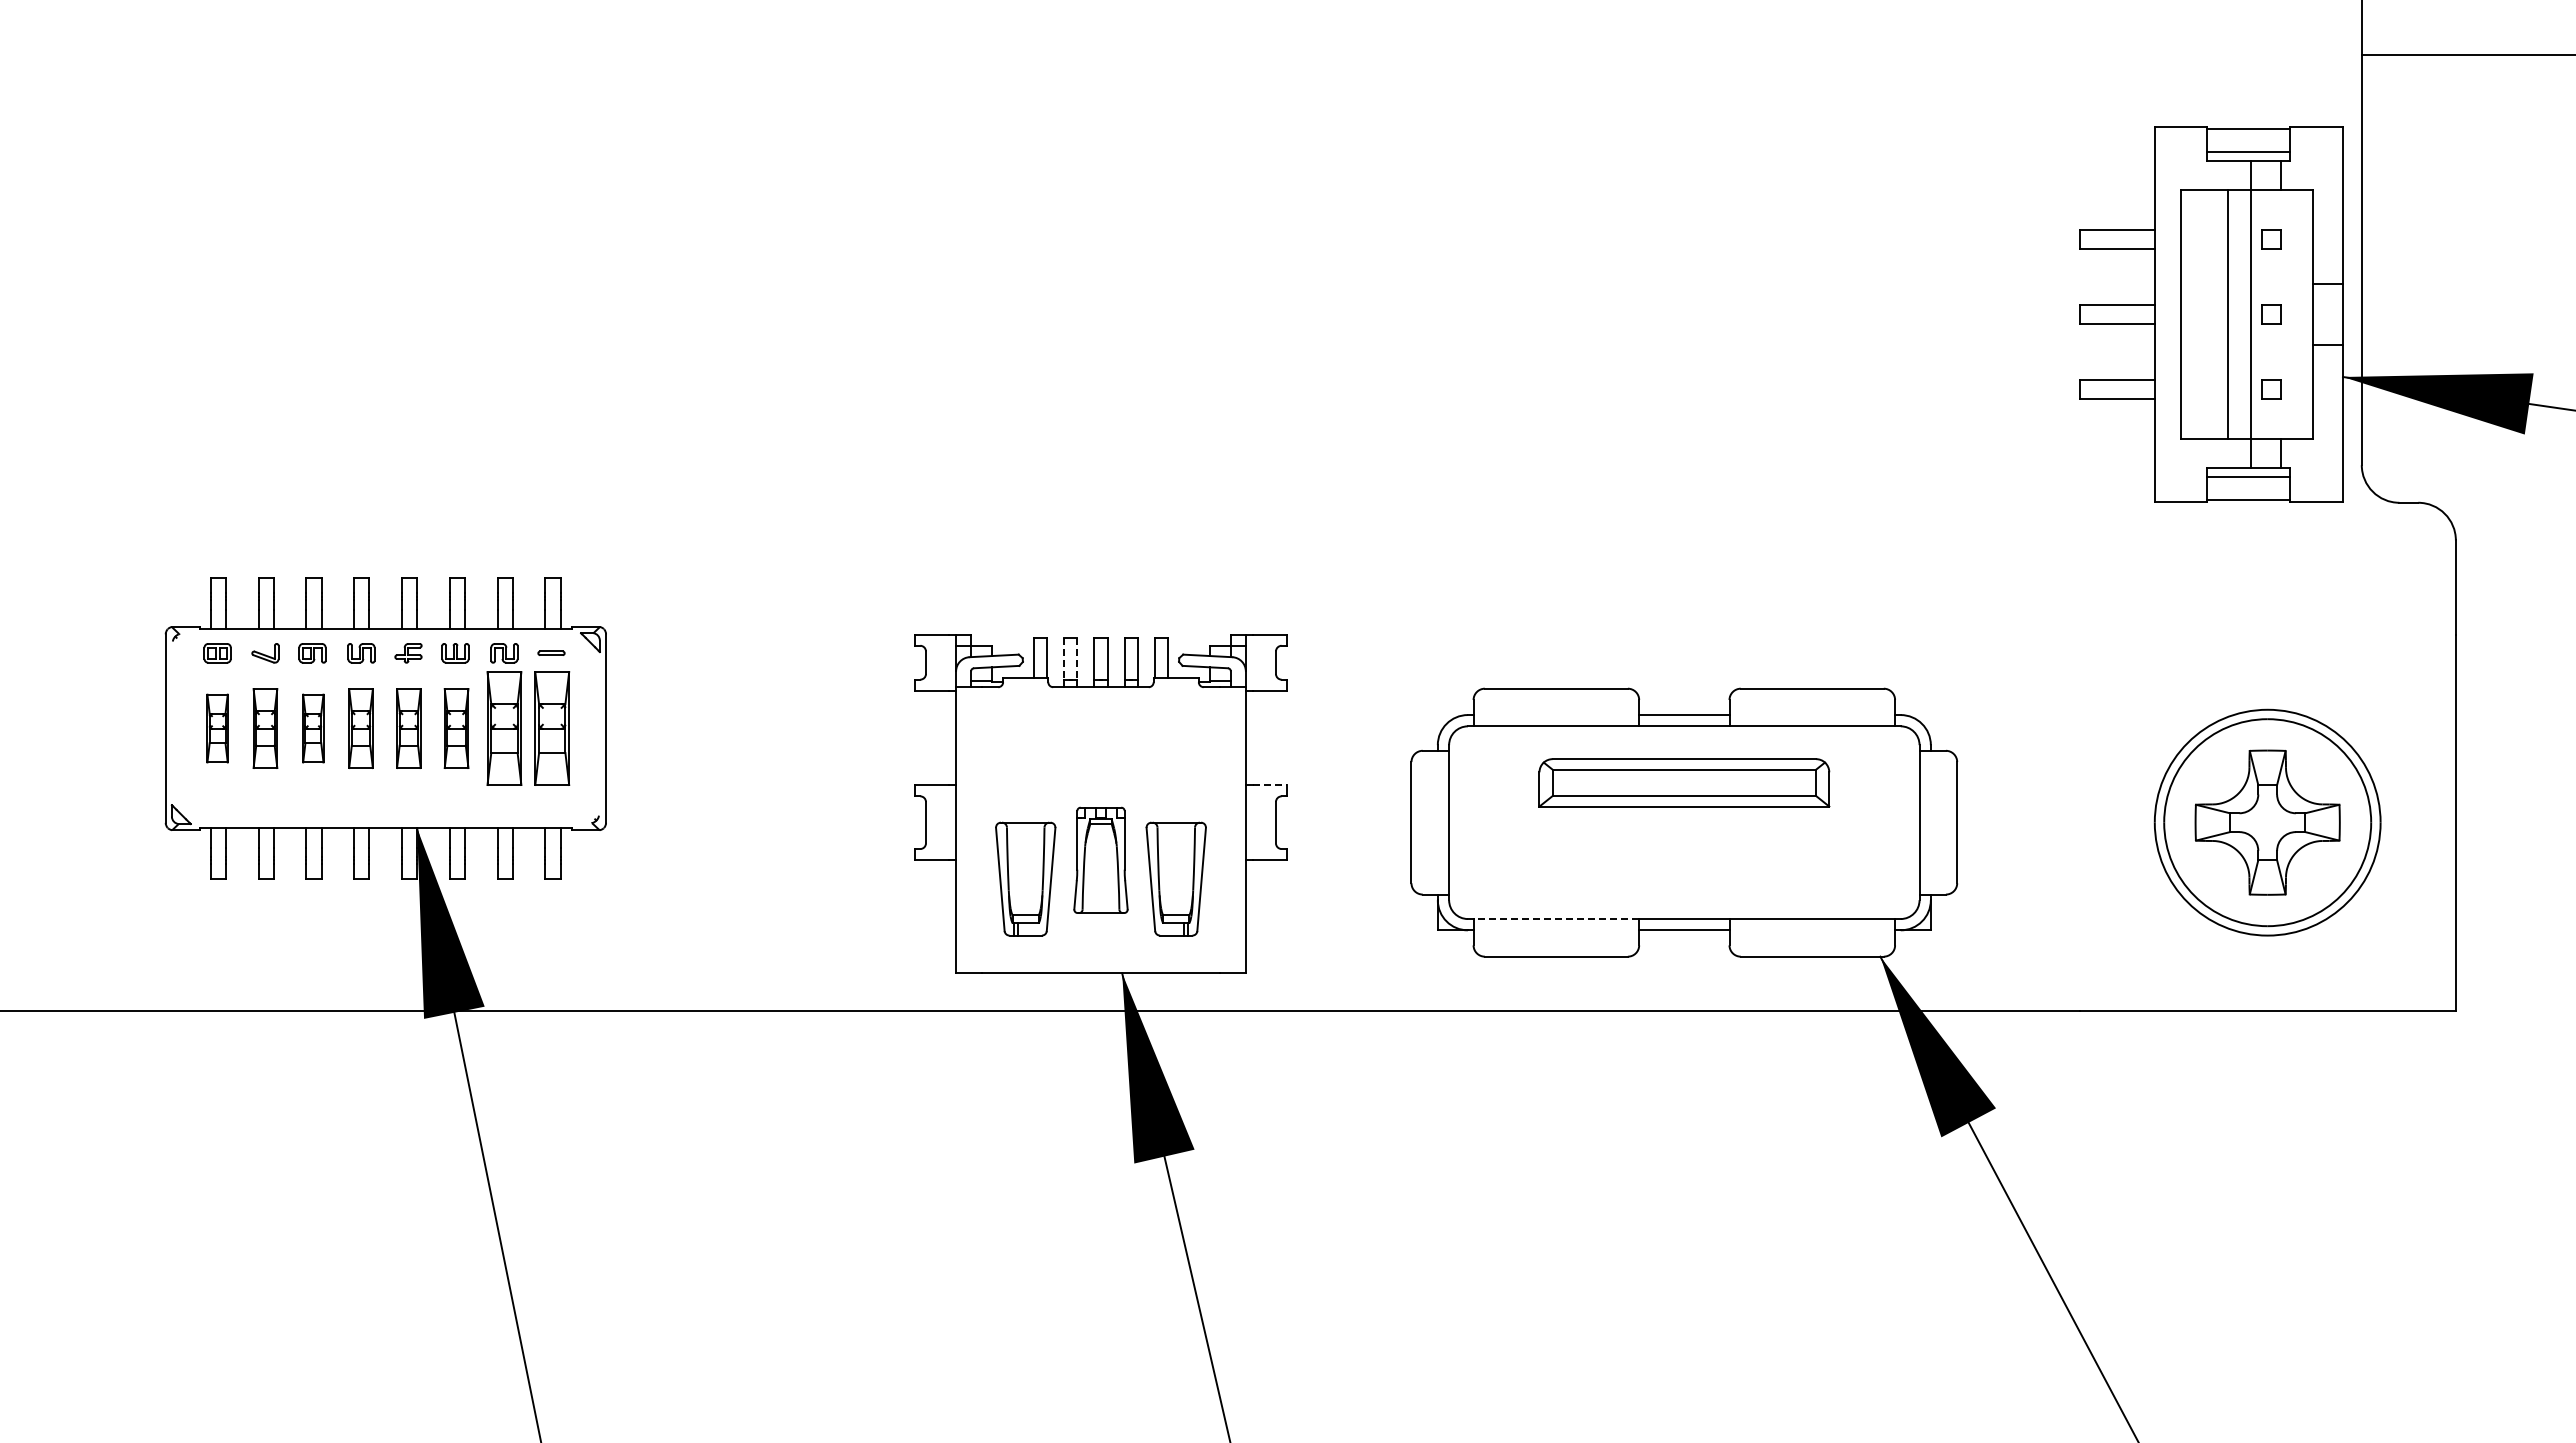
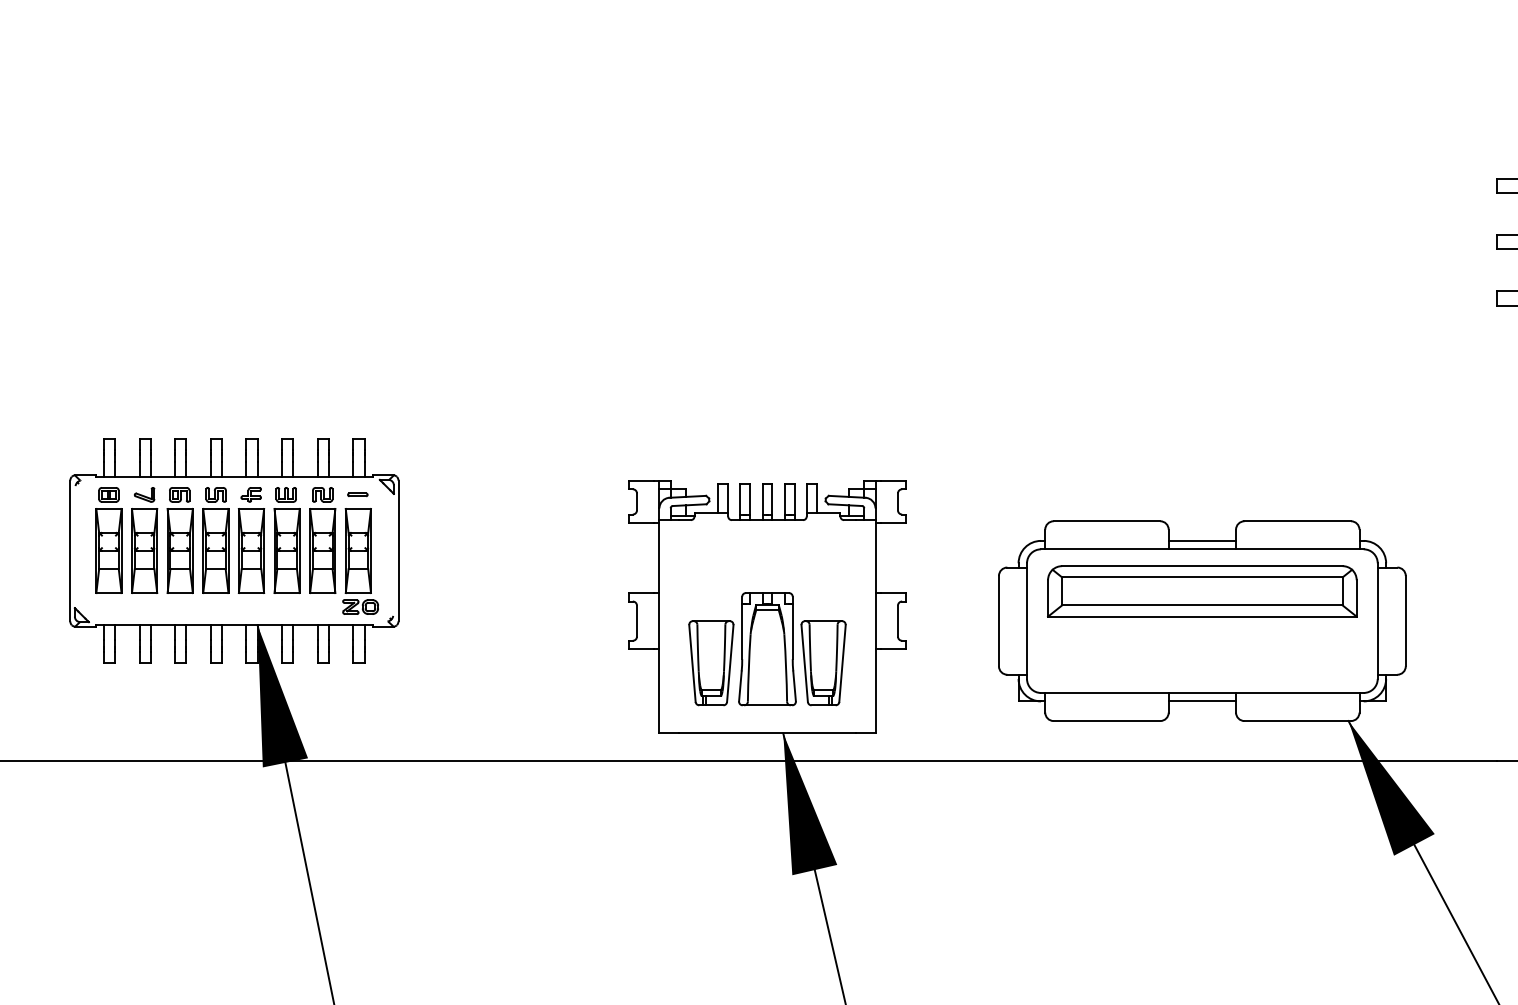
line: (1064, 658) -> (740, 498), dashed -> solid
line: (1077, 658) -> (749, 498), dashed -> solid
part: (217, 728) -> (108, 550), size x1.67
part: (265, 728) -> (144, 550), size x1.43
part: (313, 728) -> (180, 550), size x1.67
part: (360, 728) -> (215, 550), size x1.43
part: (408, 728) -> (251, 550), size x1.43
part: (456, 728) -> (287, 550), size x1.43
part: (1684, 782) -> (1202, 591), size x1.43
line: (1270, 785) -> (893, 593), dashed -> solid
part: (554, 803) -> (360, 606), added
part: (1100, 860) -> (767, 649), size x1.43
line: (1556, 919) -> (1107, 693), dashed -> solid

